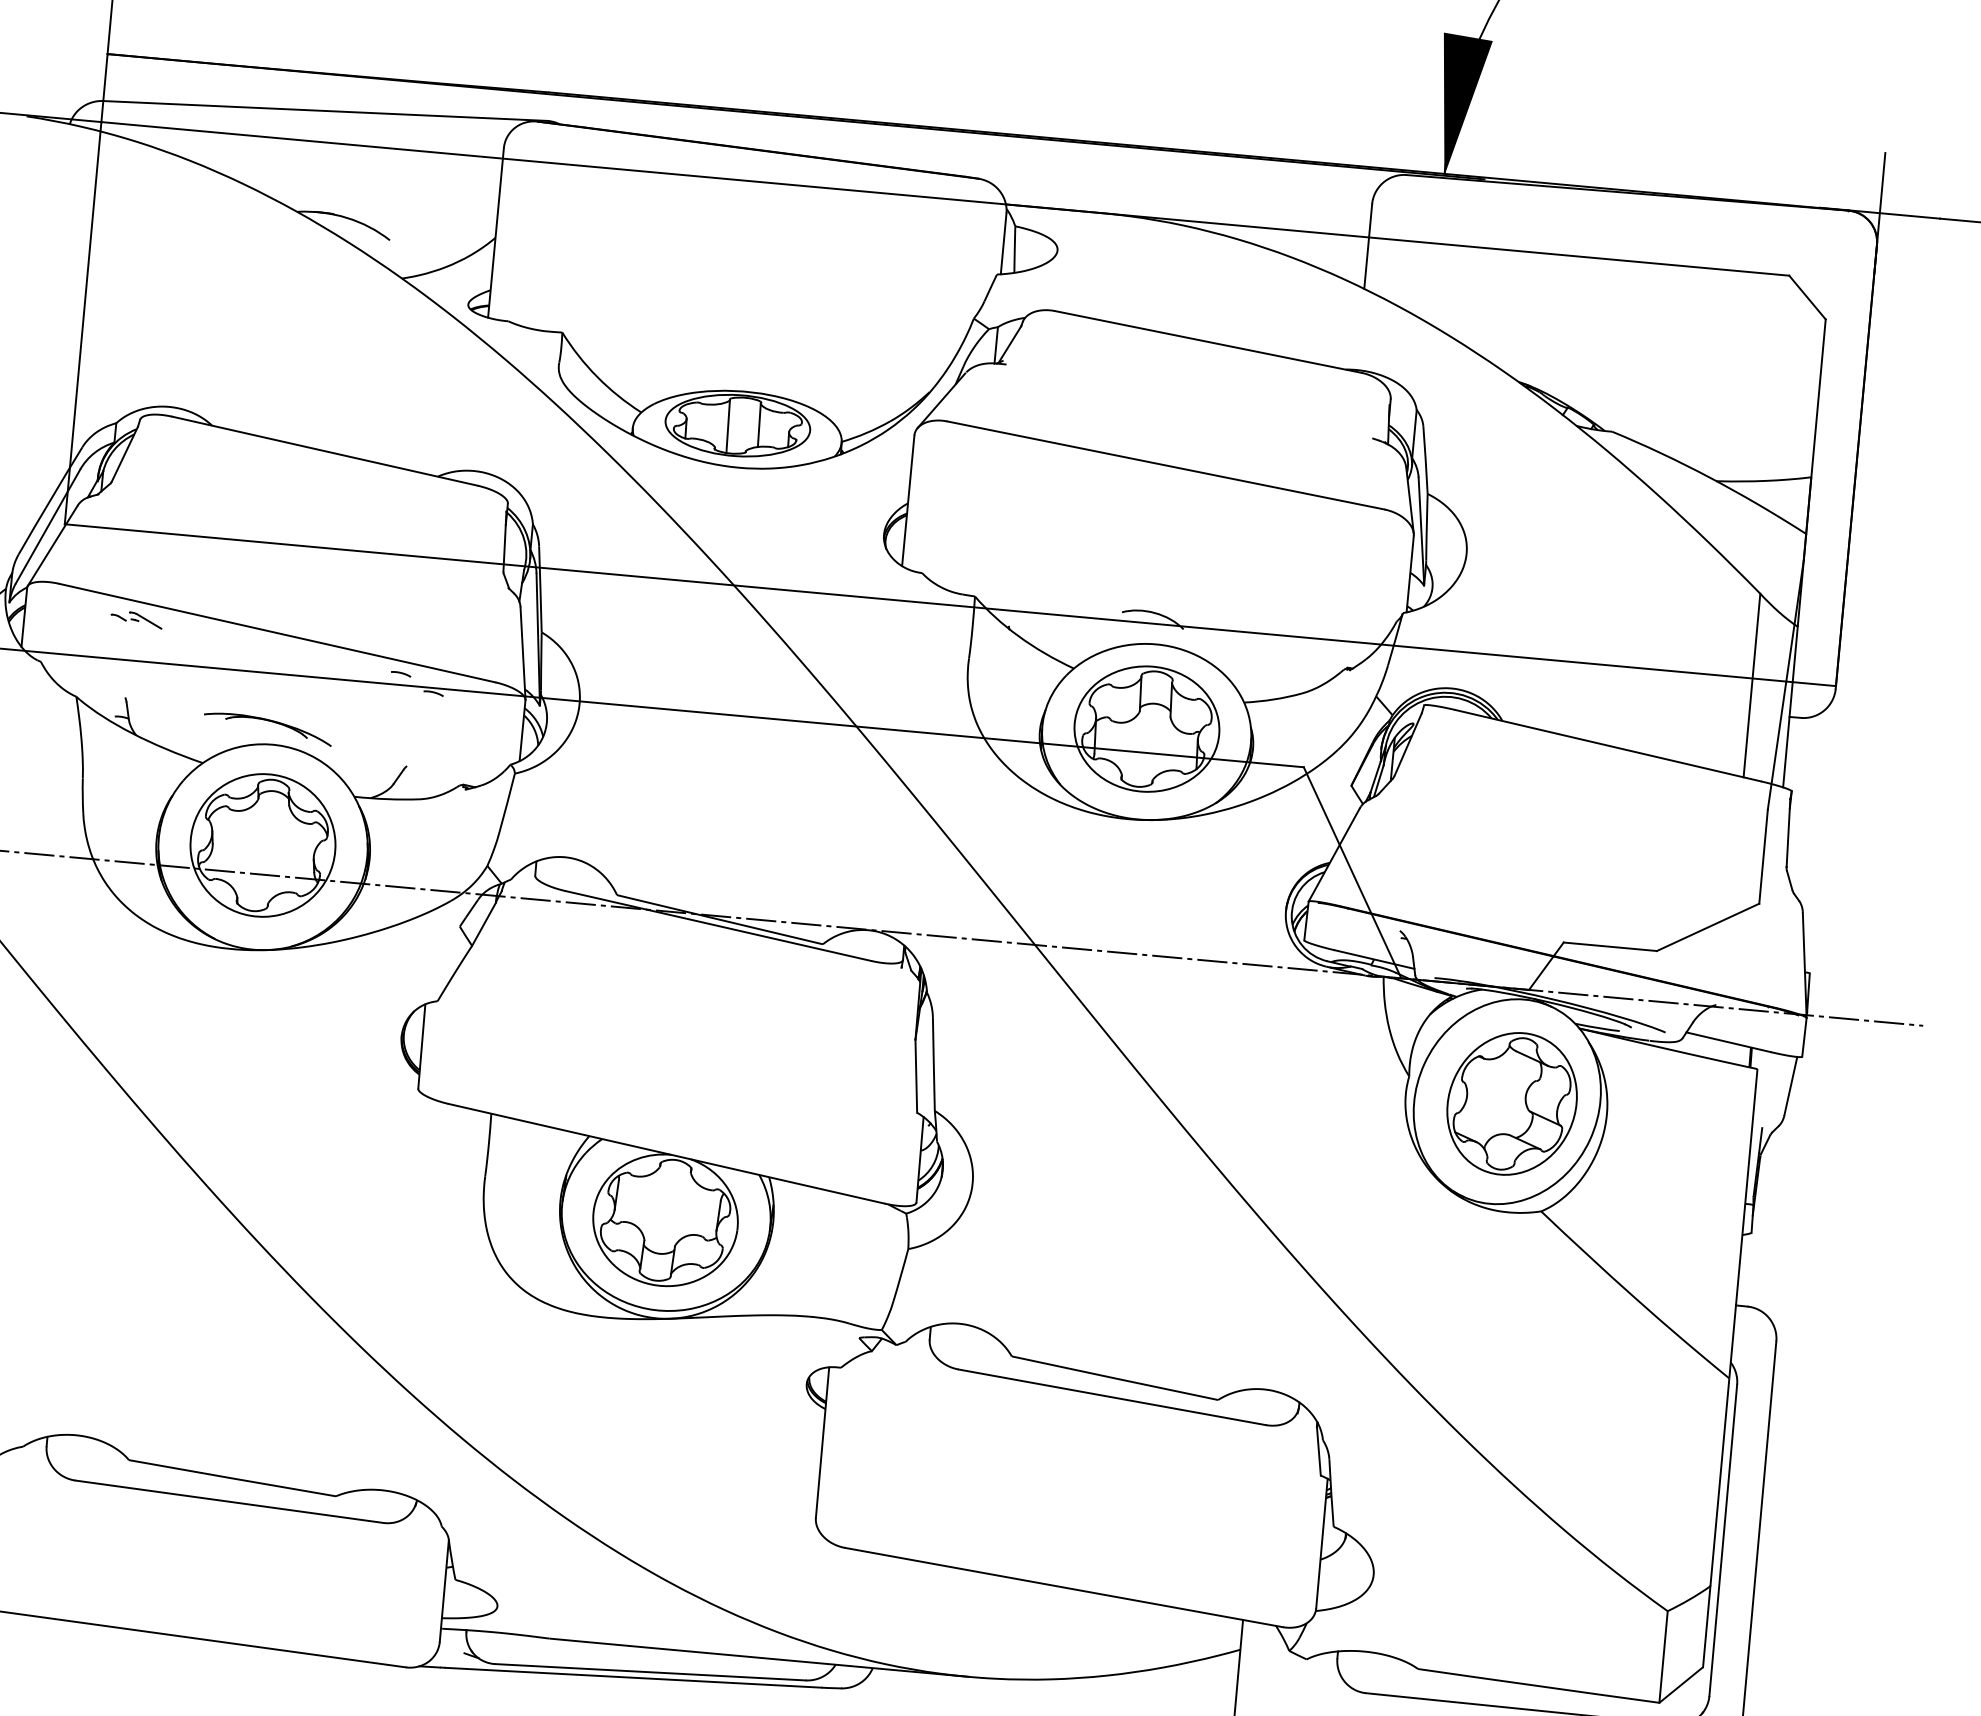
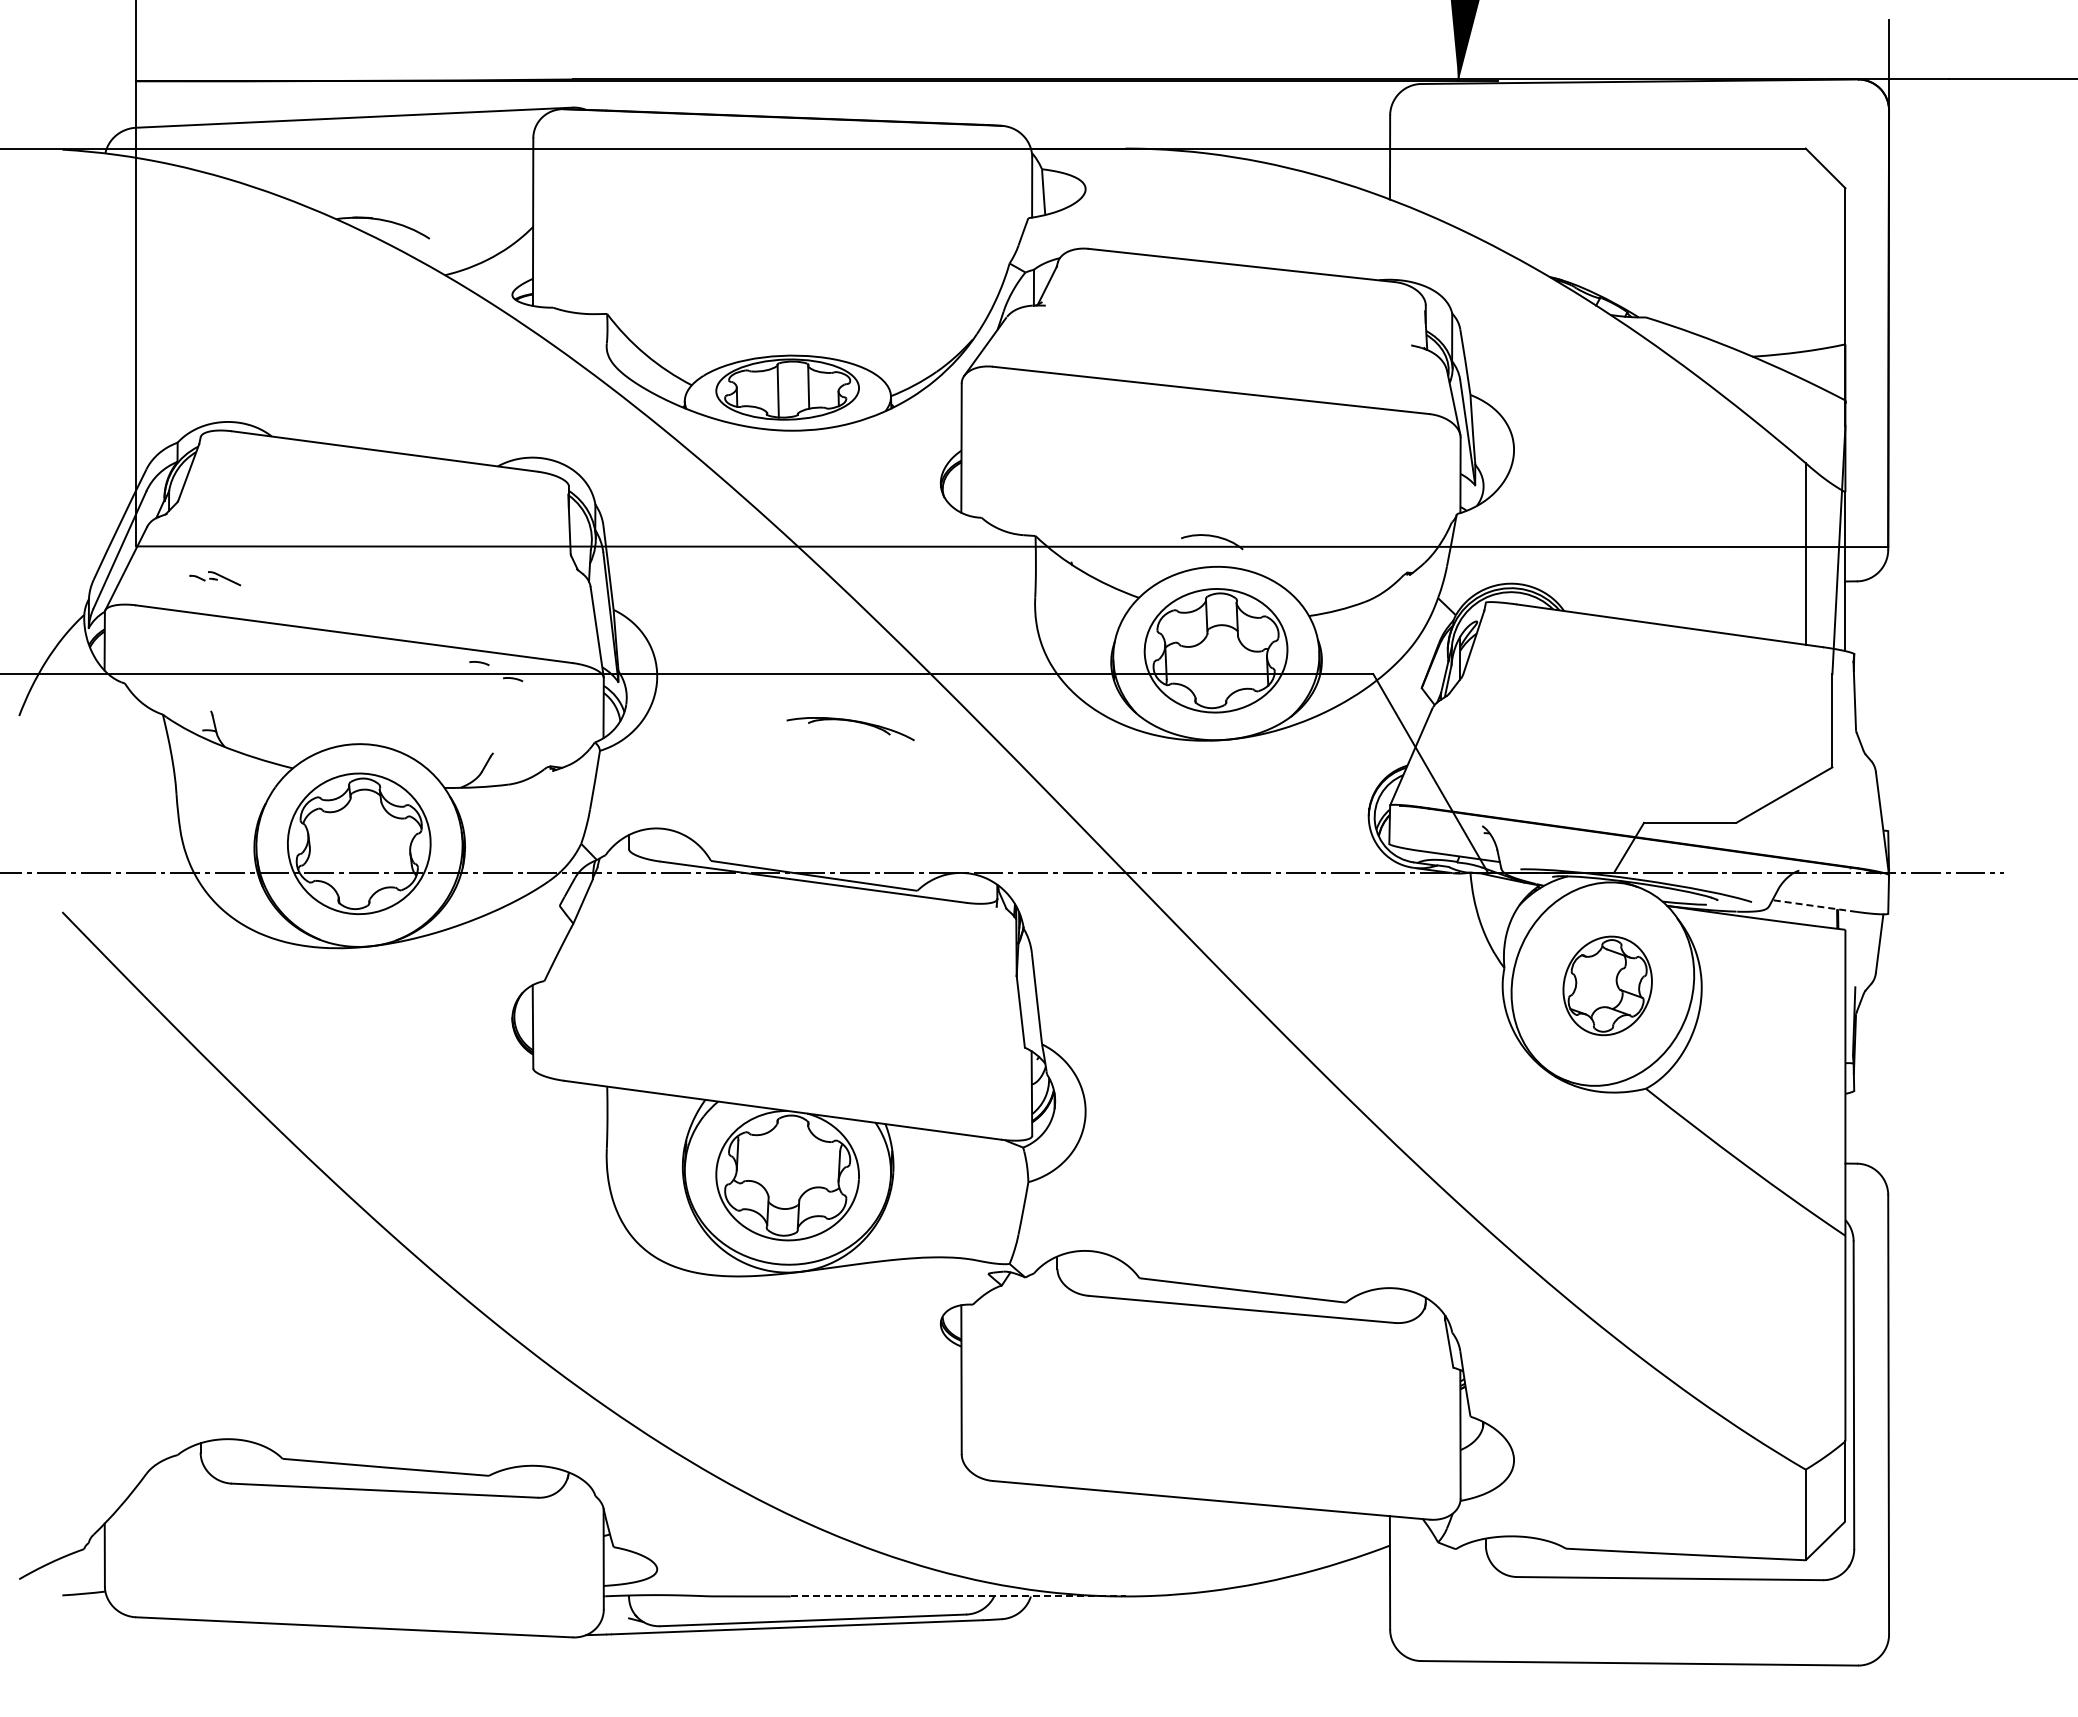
part: (137, 619) -> (215, 578), moved
part: (268, 721) -> (850, 721), moved
line: (1728, 1042) -> (1814, 906), solid -> dashed
part: (1511, 1103) -> (1607, 985), size x0.7
line: (799, 1661) -> (958, 1596), solid -> dashed

